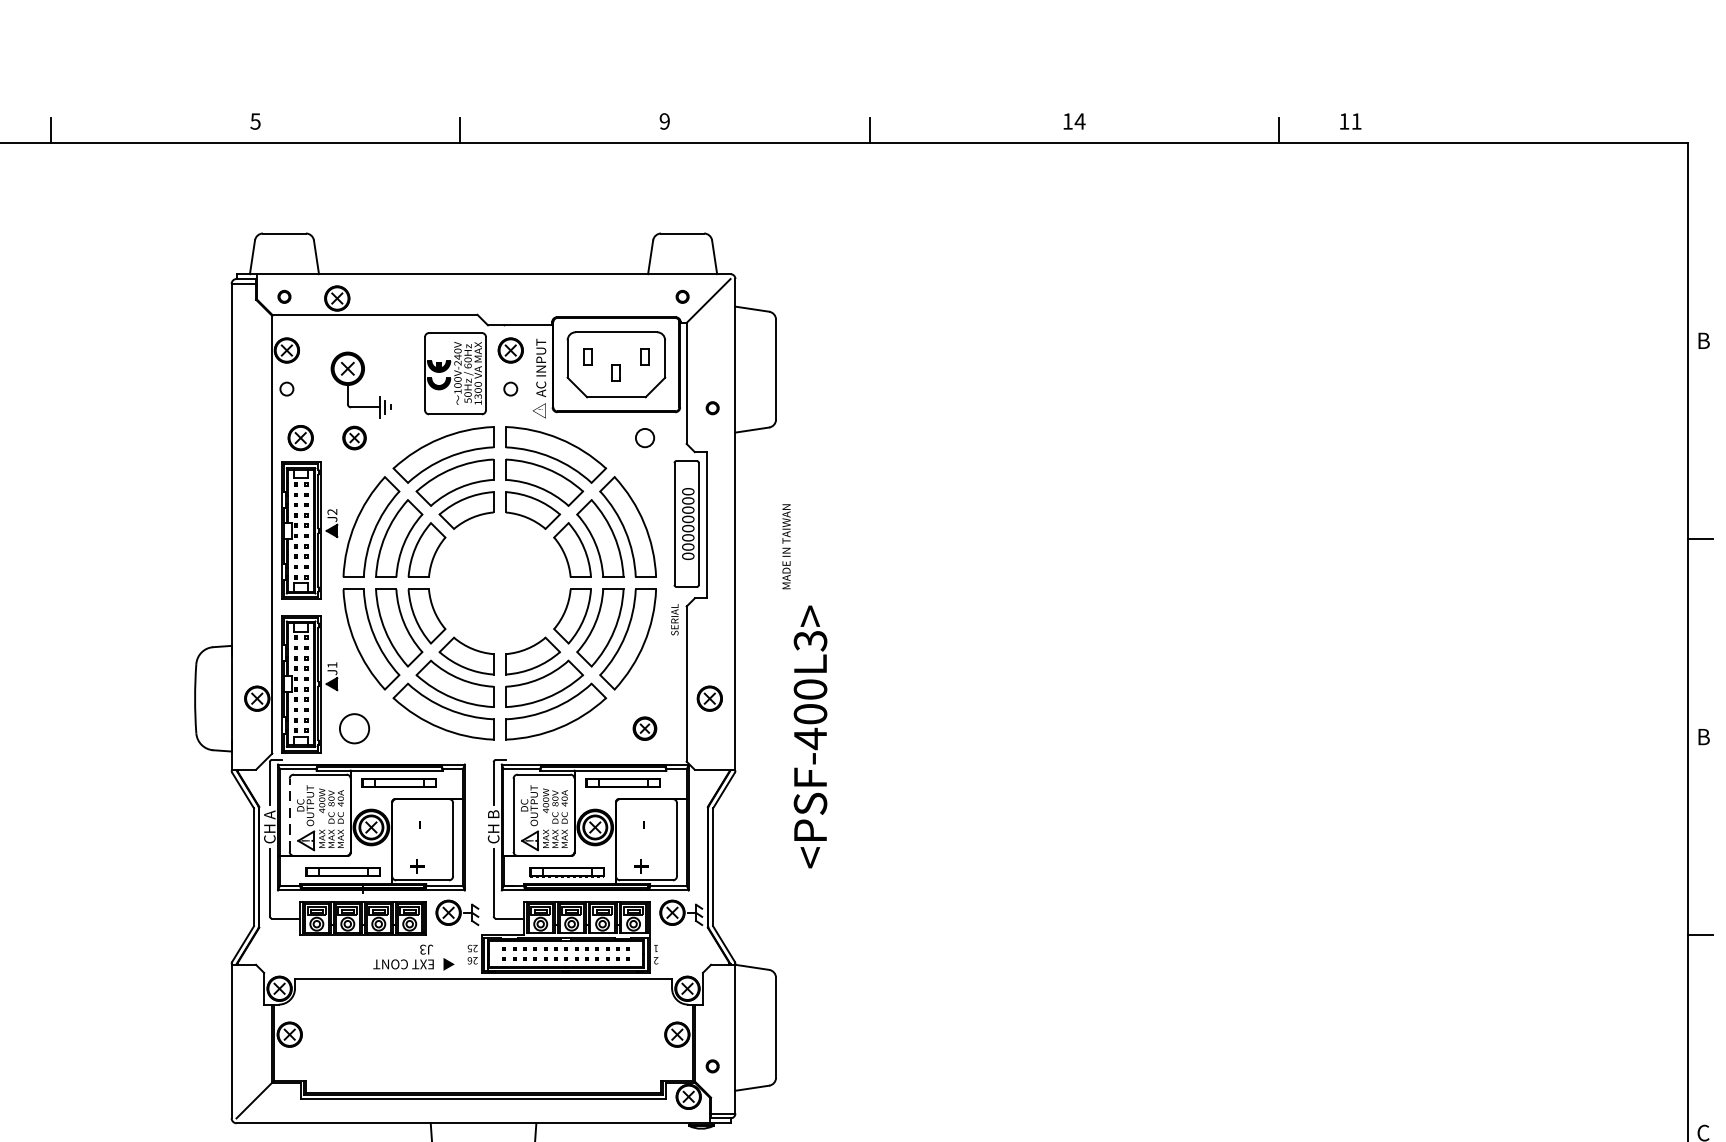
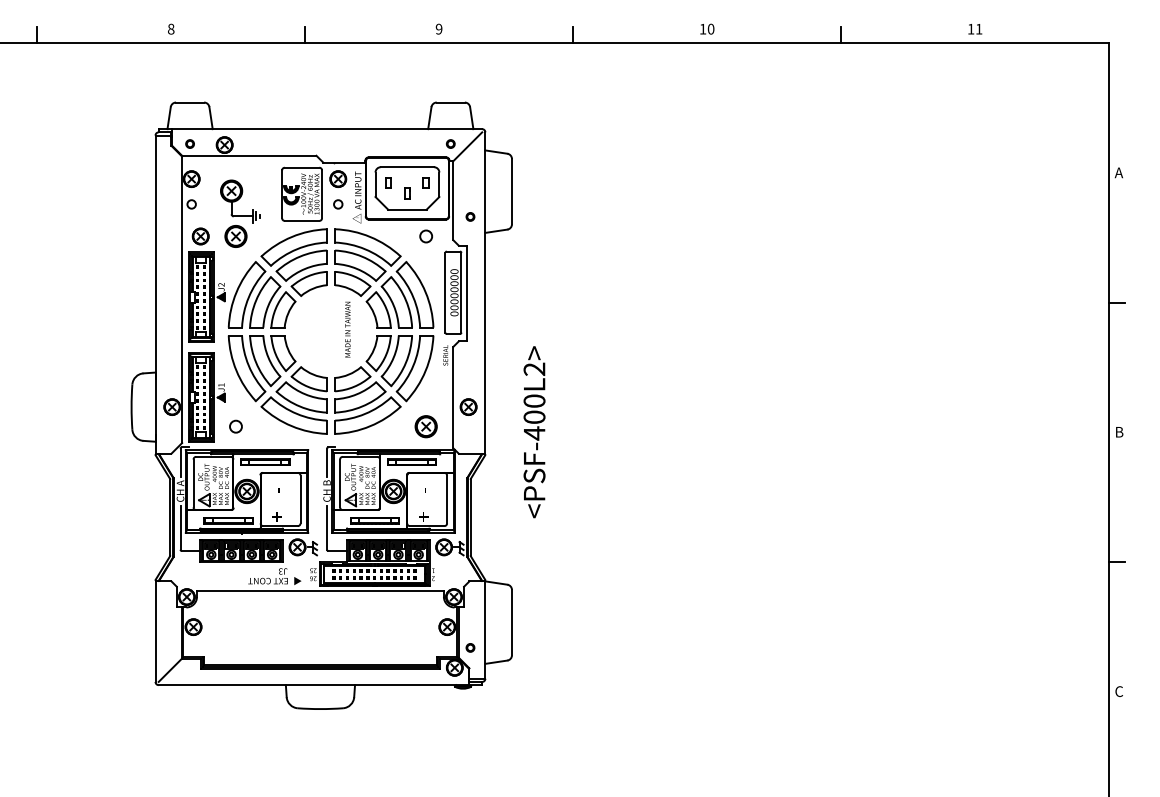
text: (254, 120) -> (170, 28), 5 -> 8
text: (1079, 120) -> (710, 28), 14 -> 10
text: (1351, 121) -> (975, 29), moved
text: (1702, 340) -> (1118, 172), B -> A
part: (353, 438) -> (235, 236), size x1.43
text: (786, 546) -> (347, 329), moved
text: (810, 641) -> (534, 369), <PSF-400L3> -> <PSF-400L2>
circle: (353, 728) -> (235, 426), size x0.62
part: (643, 728) -> (425, 426), size x1.43
line: (289, 815) -> (193, 483), dashed -> solid

